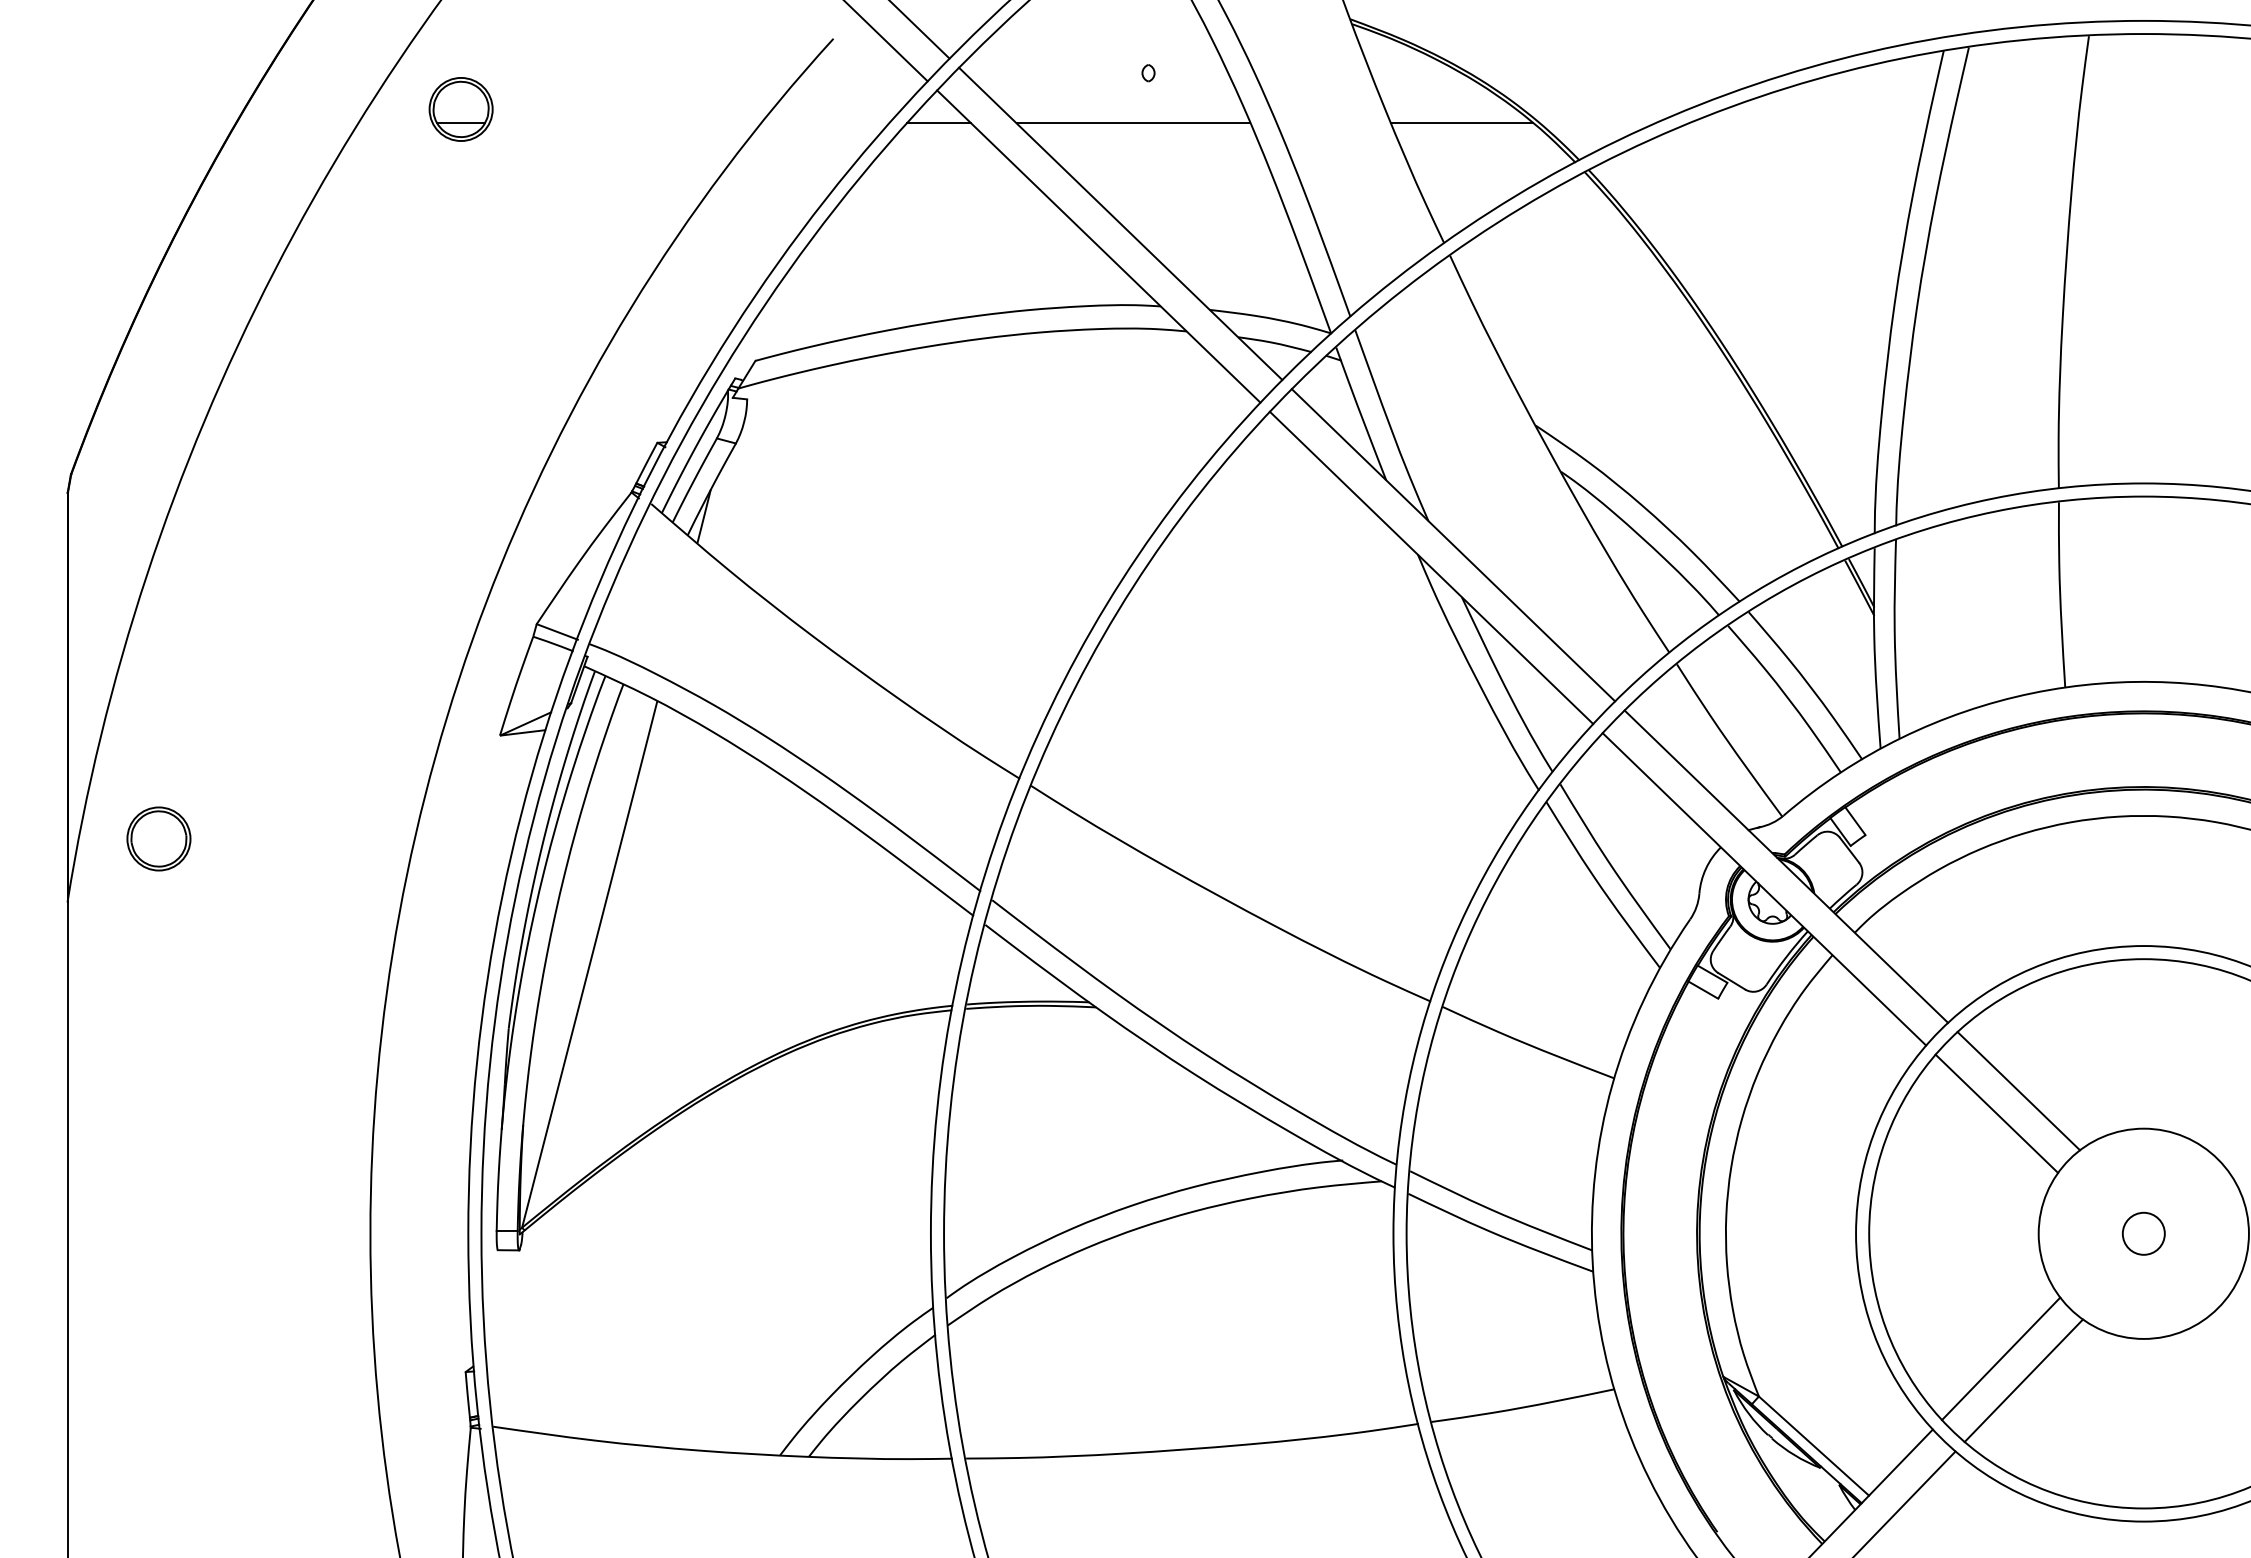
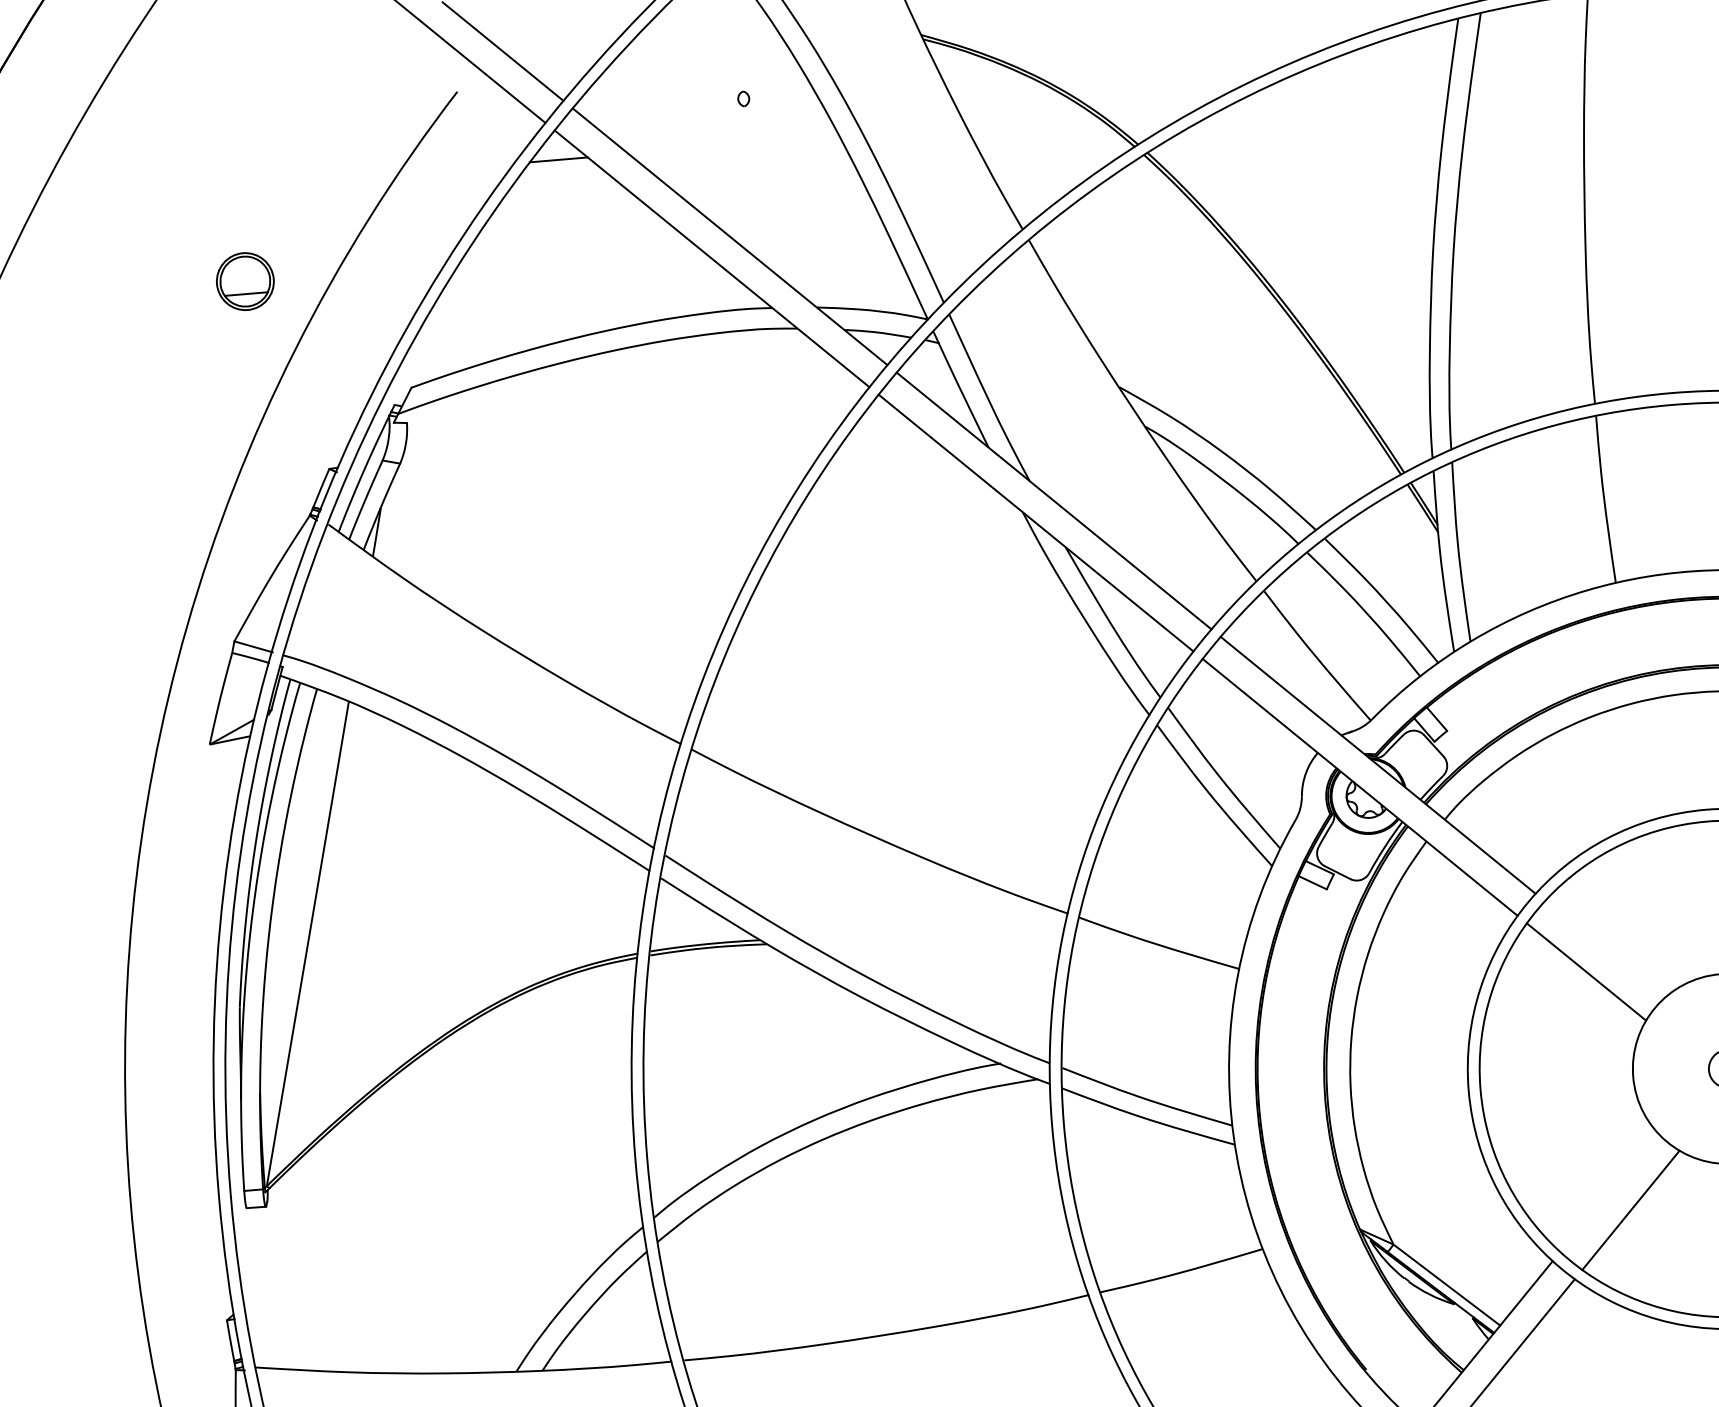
part: (460, 109) -> (244, 281), moved
line: (1133, 123) -> (734, 145), removed
line: (1461, 123) -> (1029, 120), removed
line: (2018, 1091) -> (1604, 950), removed
line: (2001, 1358) -> (1609, 1192), removed

